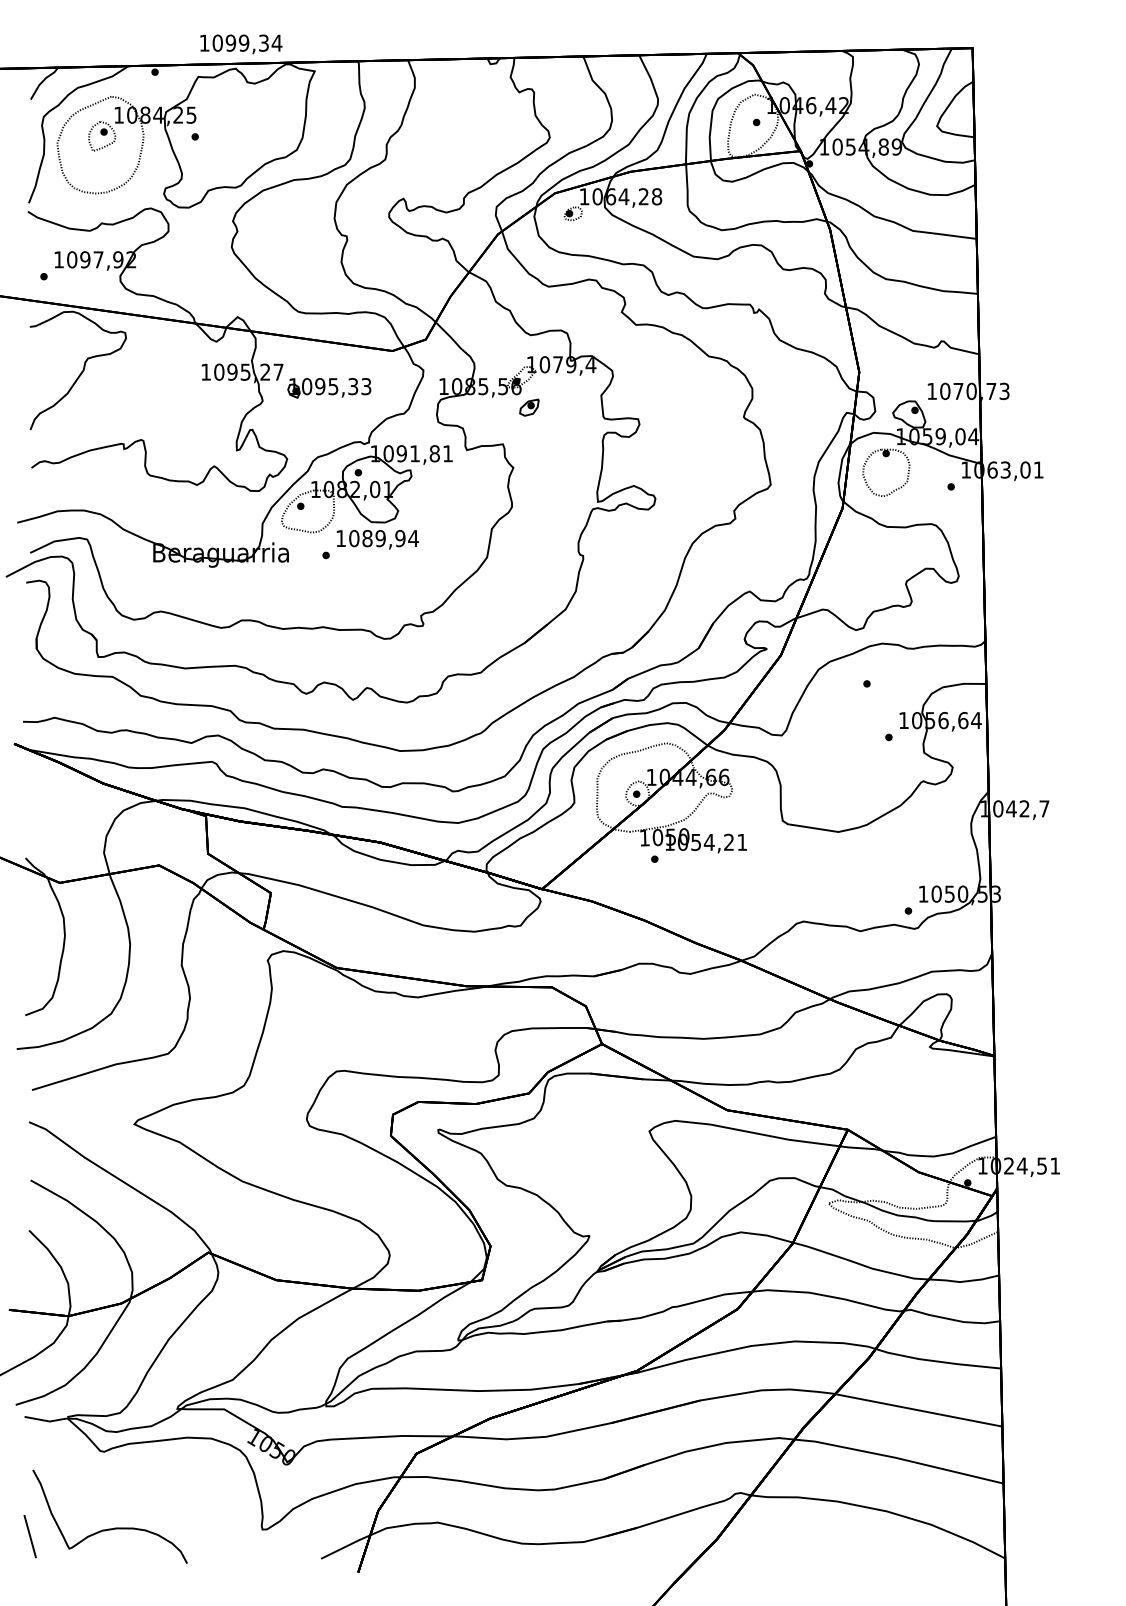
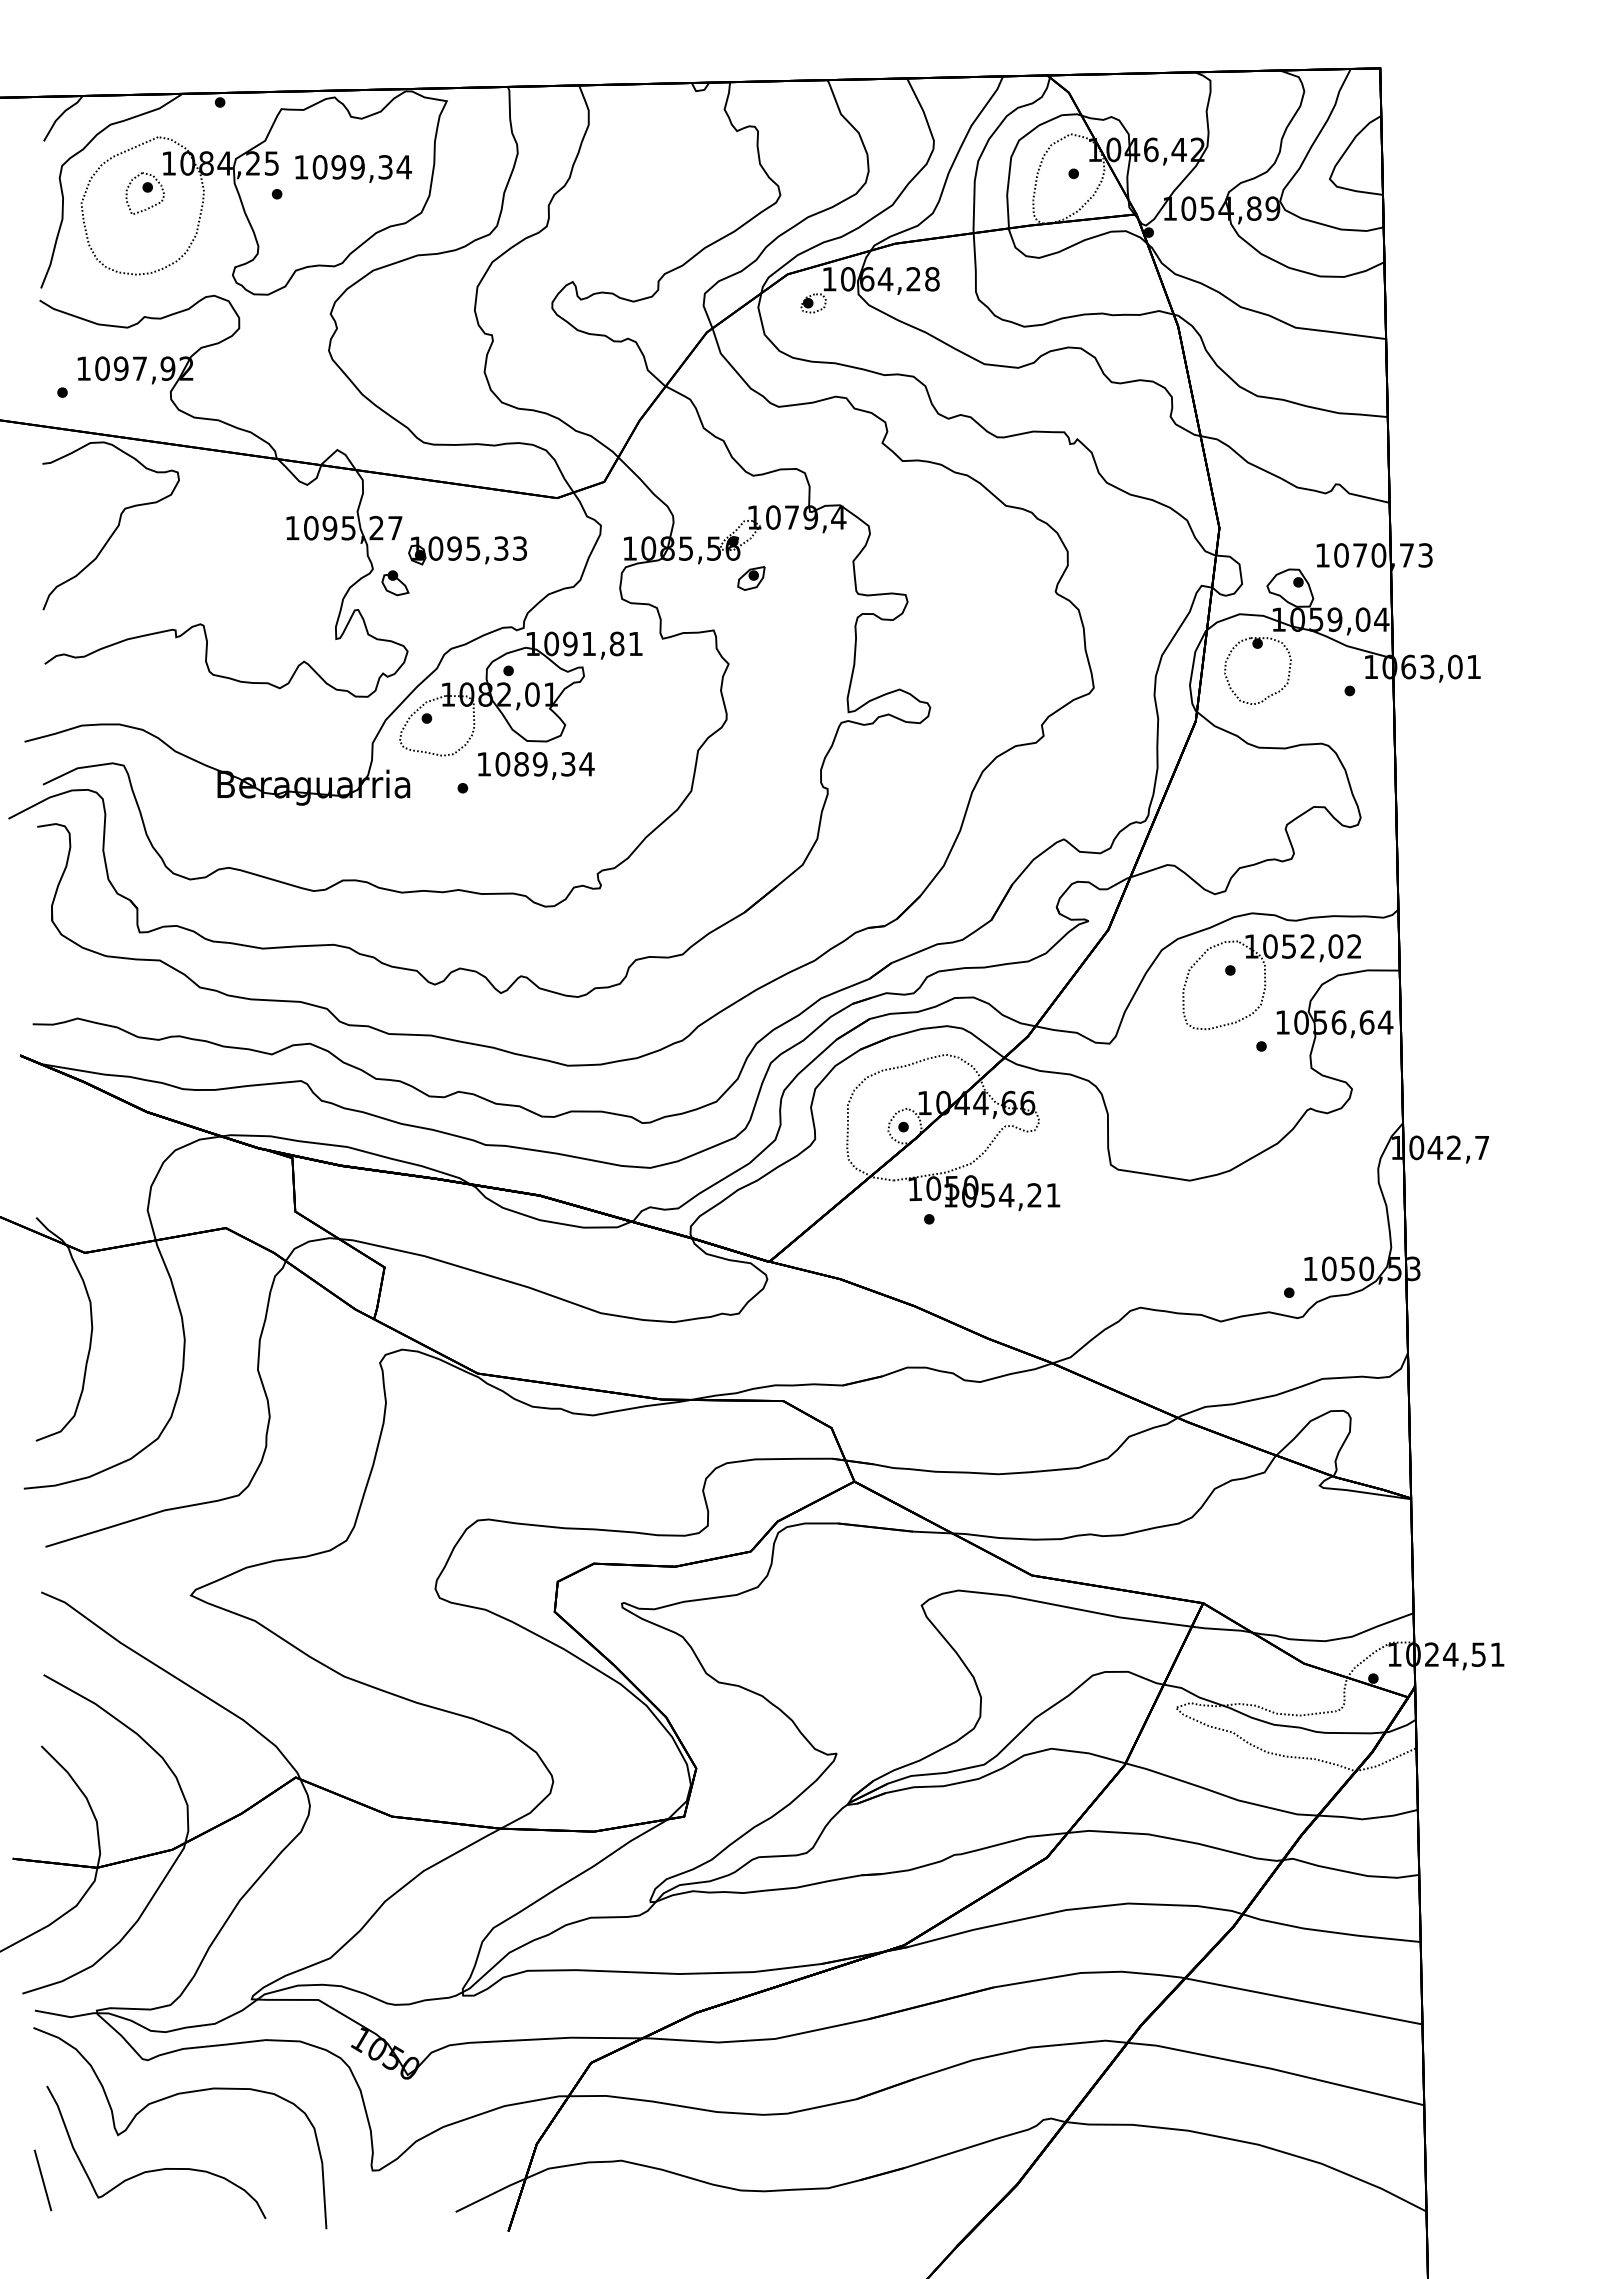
text: (241, 44) -> (353, 168), moved
part: (278, 411) -> (395, 583), added
text: (400, 538) -> (568, 764), 1089,94 -> 1089,34
part: (895, 692) -> (1271, 982), added
curve: (120, 1478) -> (171, 2097), added

